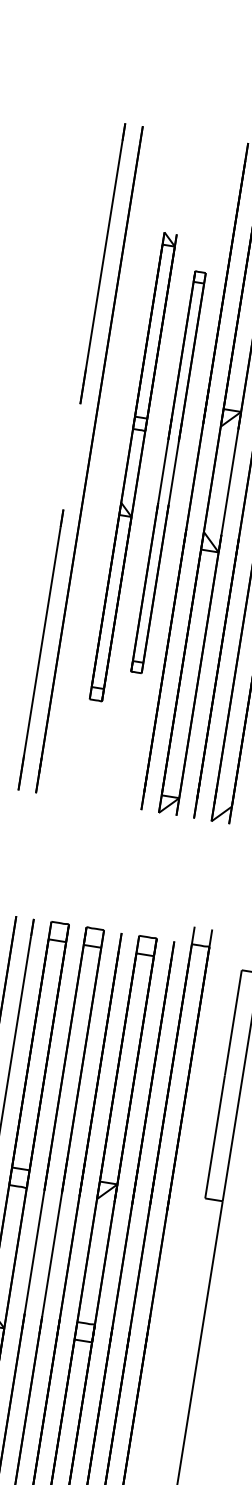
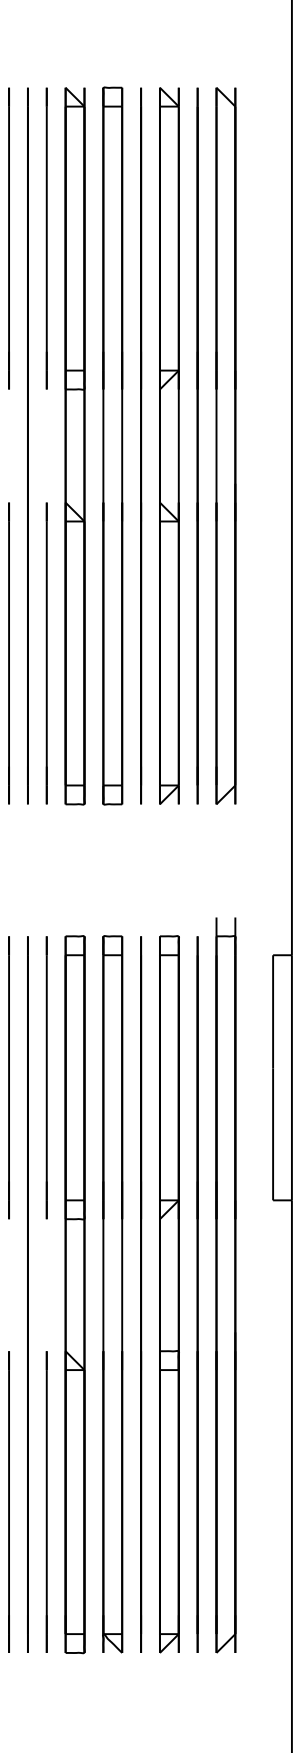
line: (137, 269) -> (46, 238), added
part: (132, 467) -> (74, 446), size x1.43
part: (168, 471) -> (112, 445), size x1.67
line: (75, 655) -> (46, 653), added

